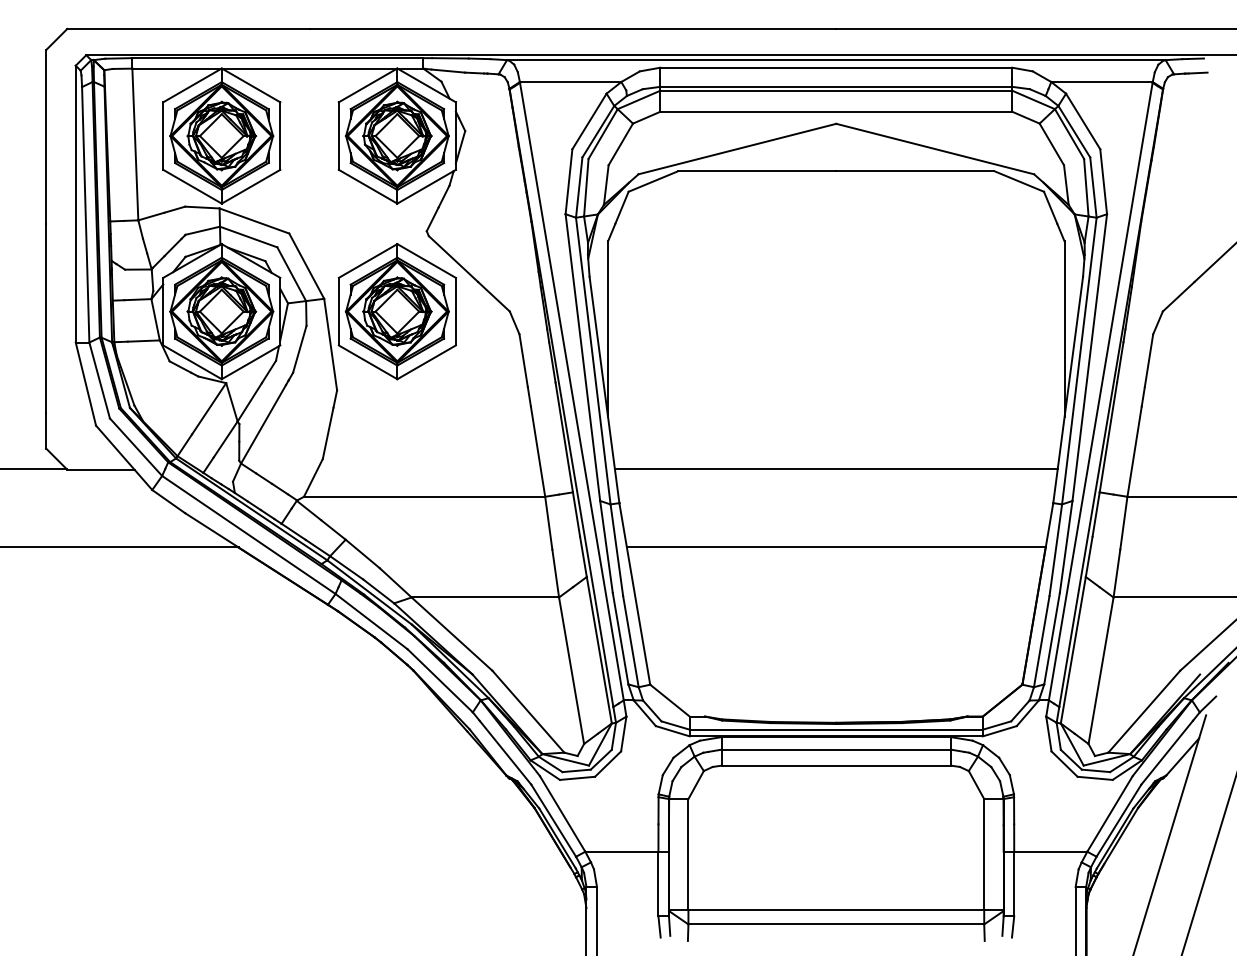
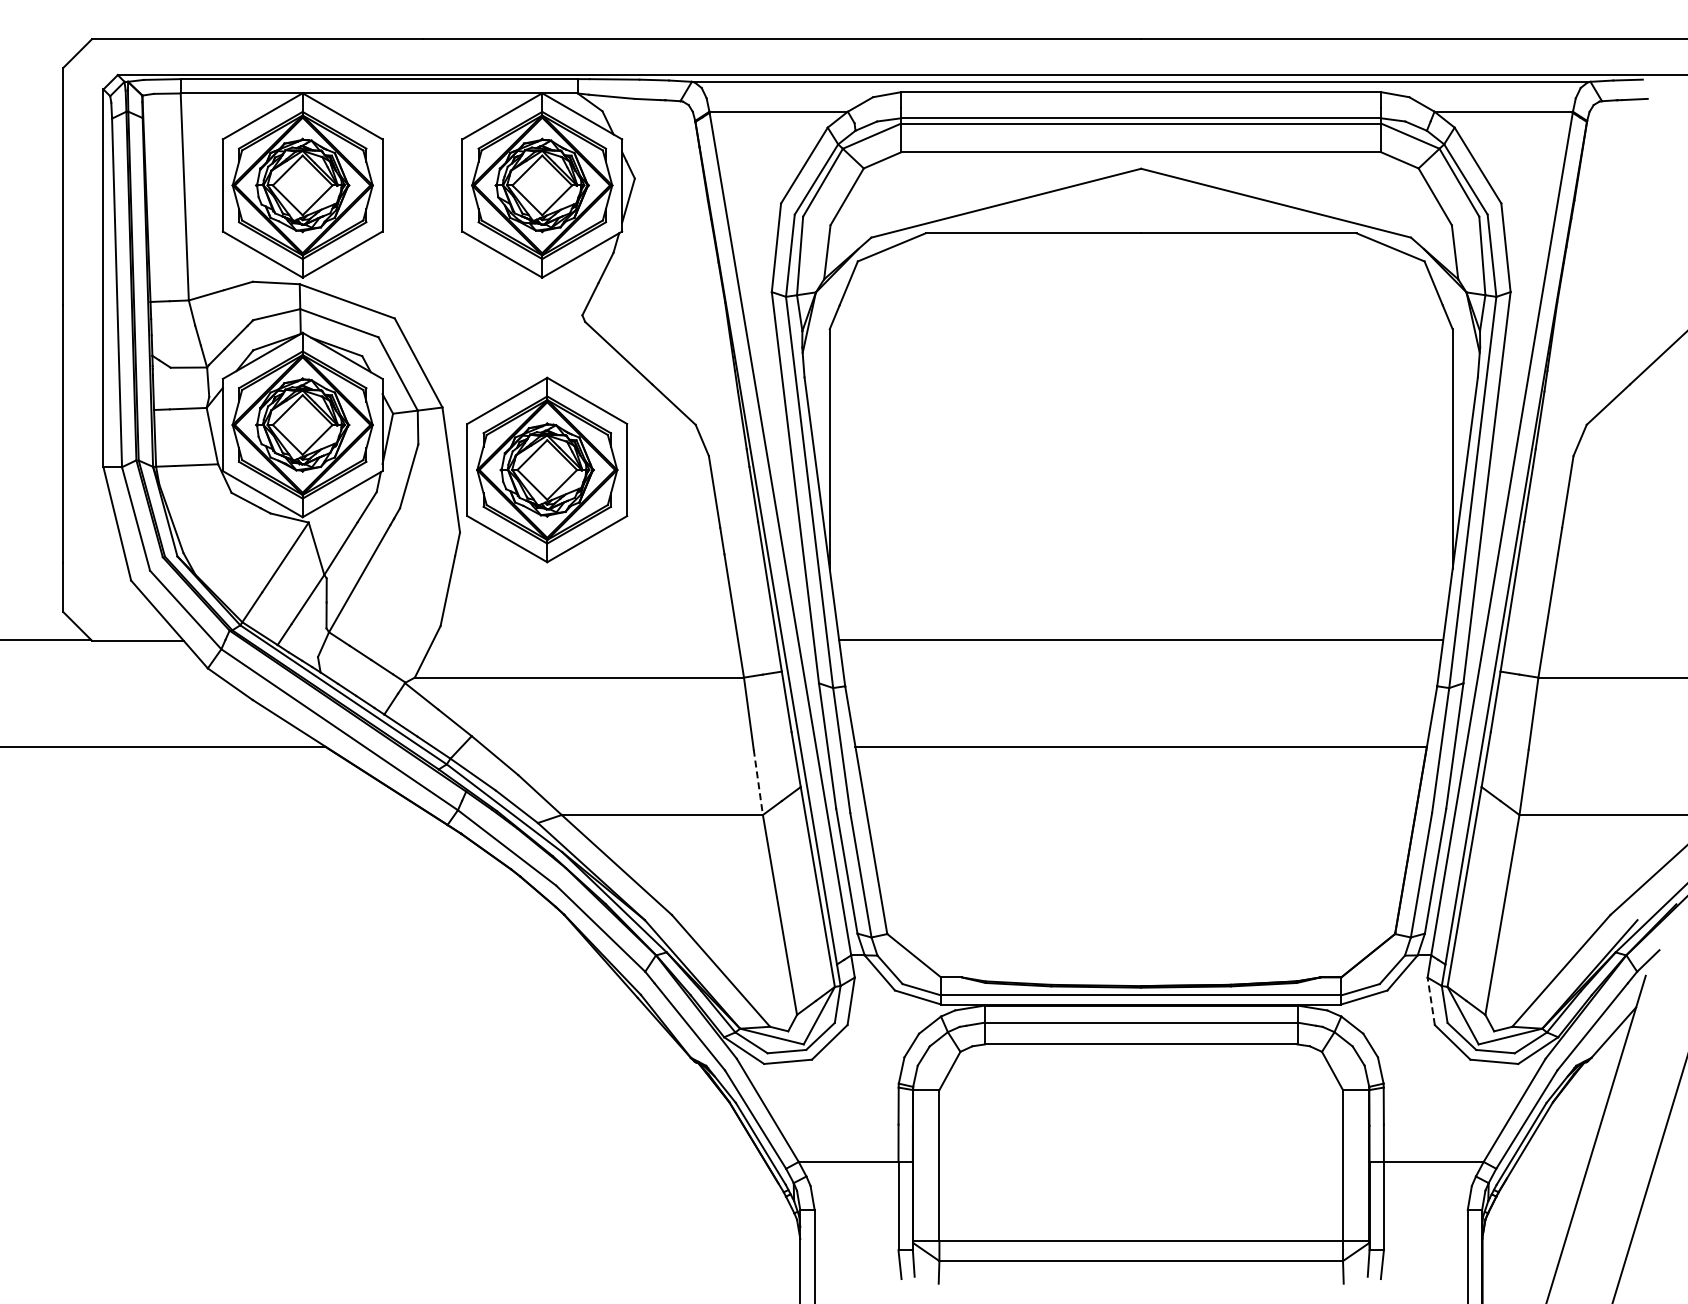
part: (397, 311) -> (547, 469), moved
line: (555, 573) -> (758, 782), solid -> dashed
line: (1049, 734) -> (1431, 1001), solid -> dashed

